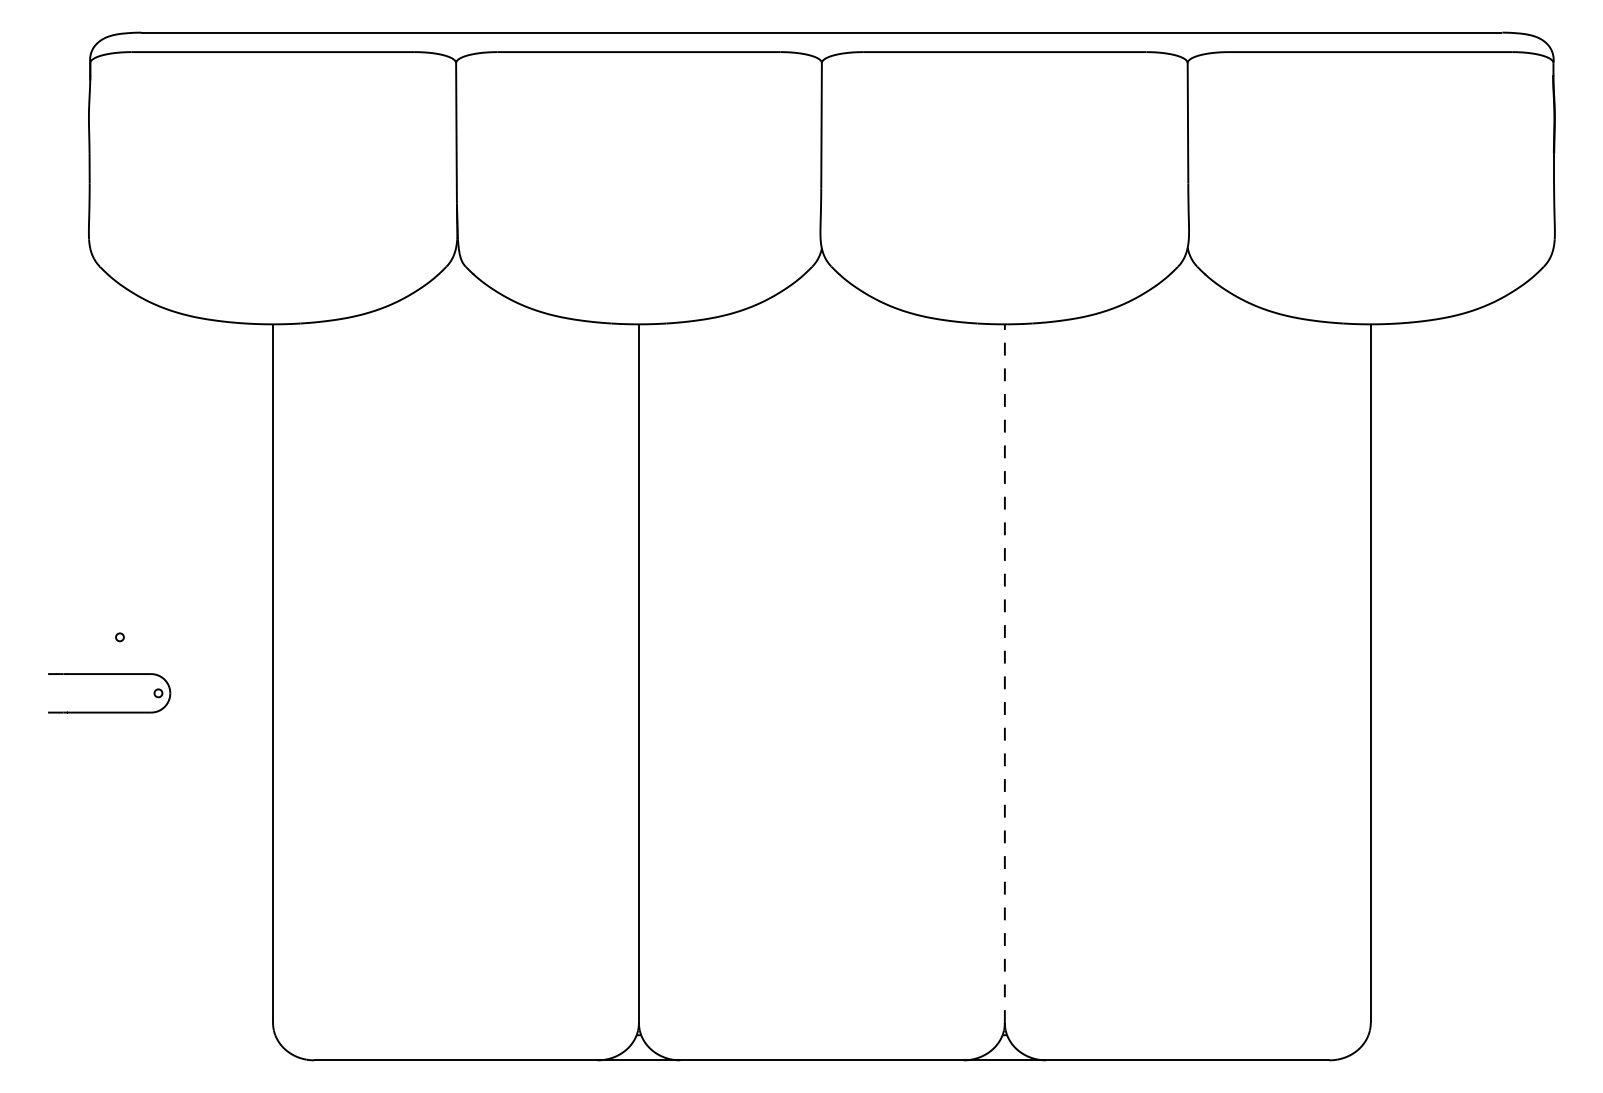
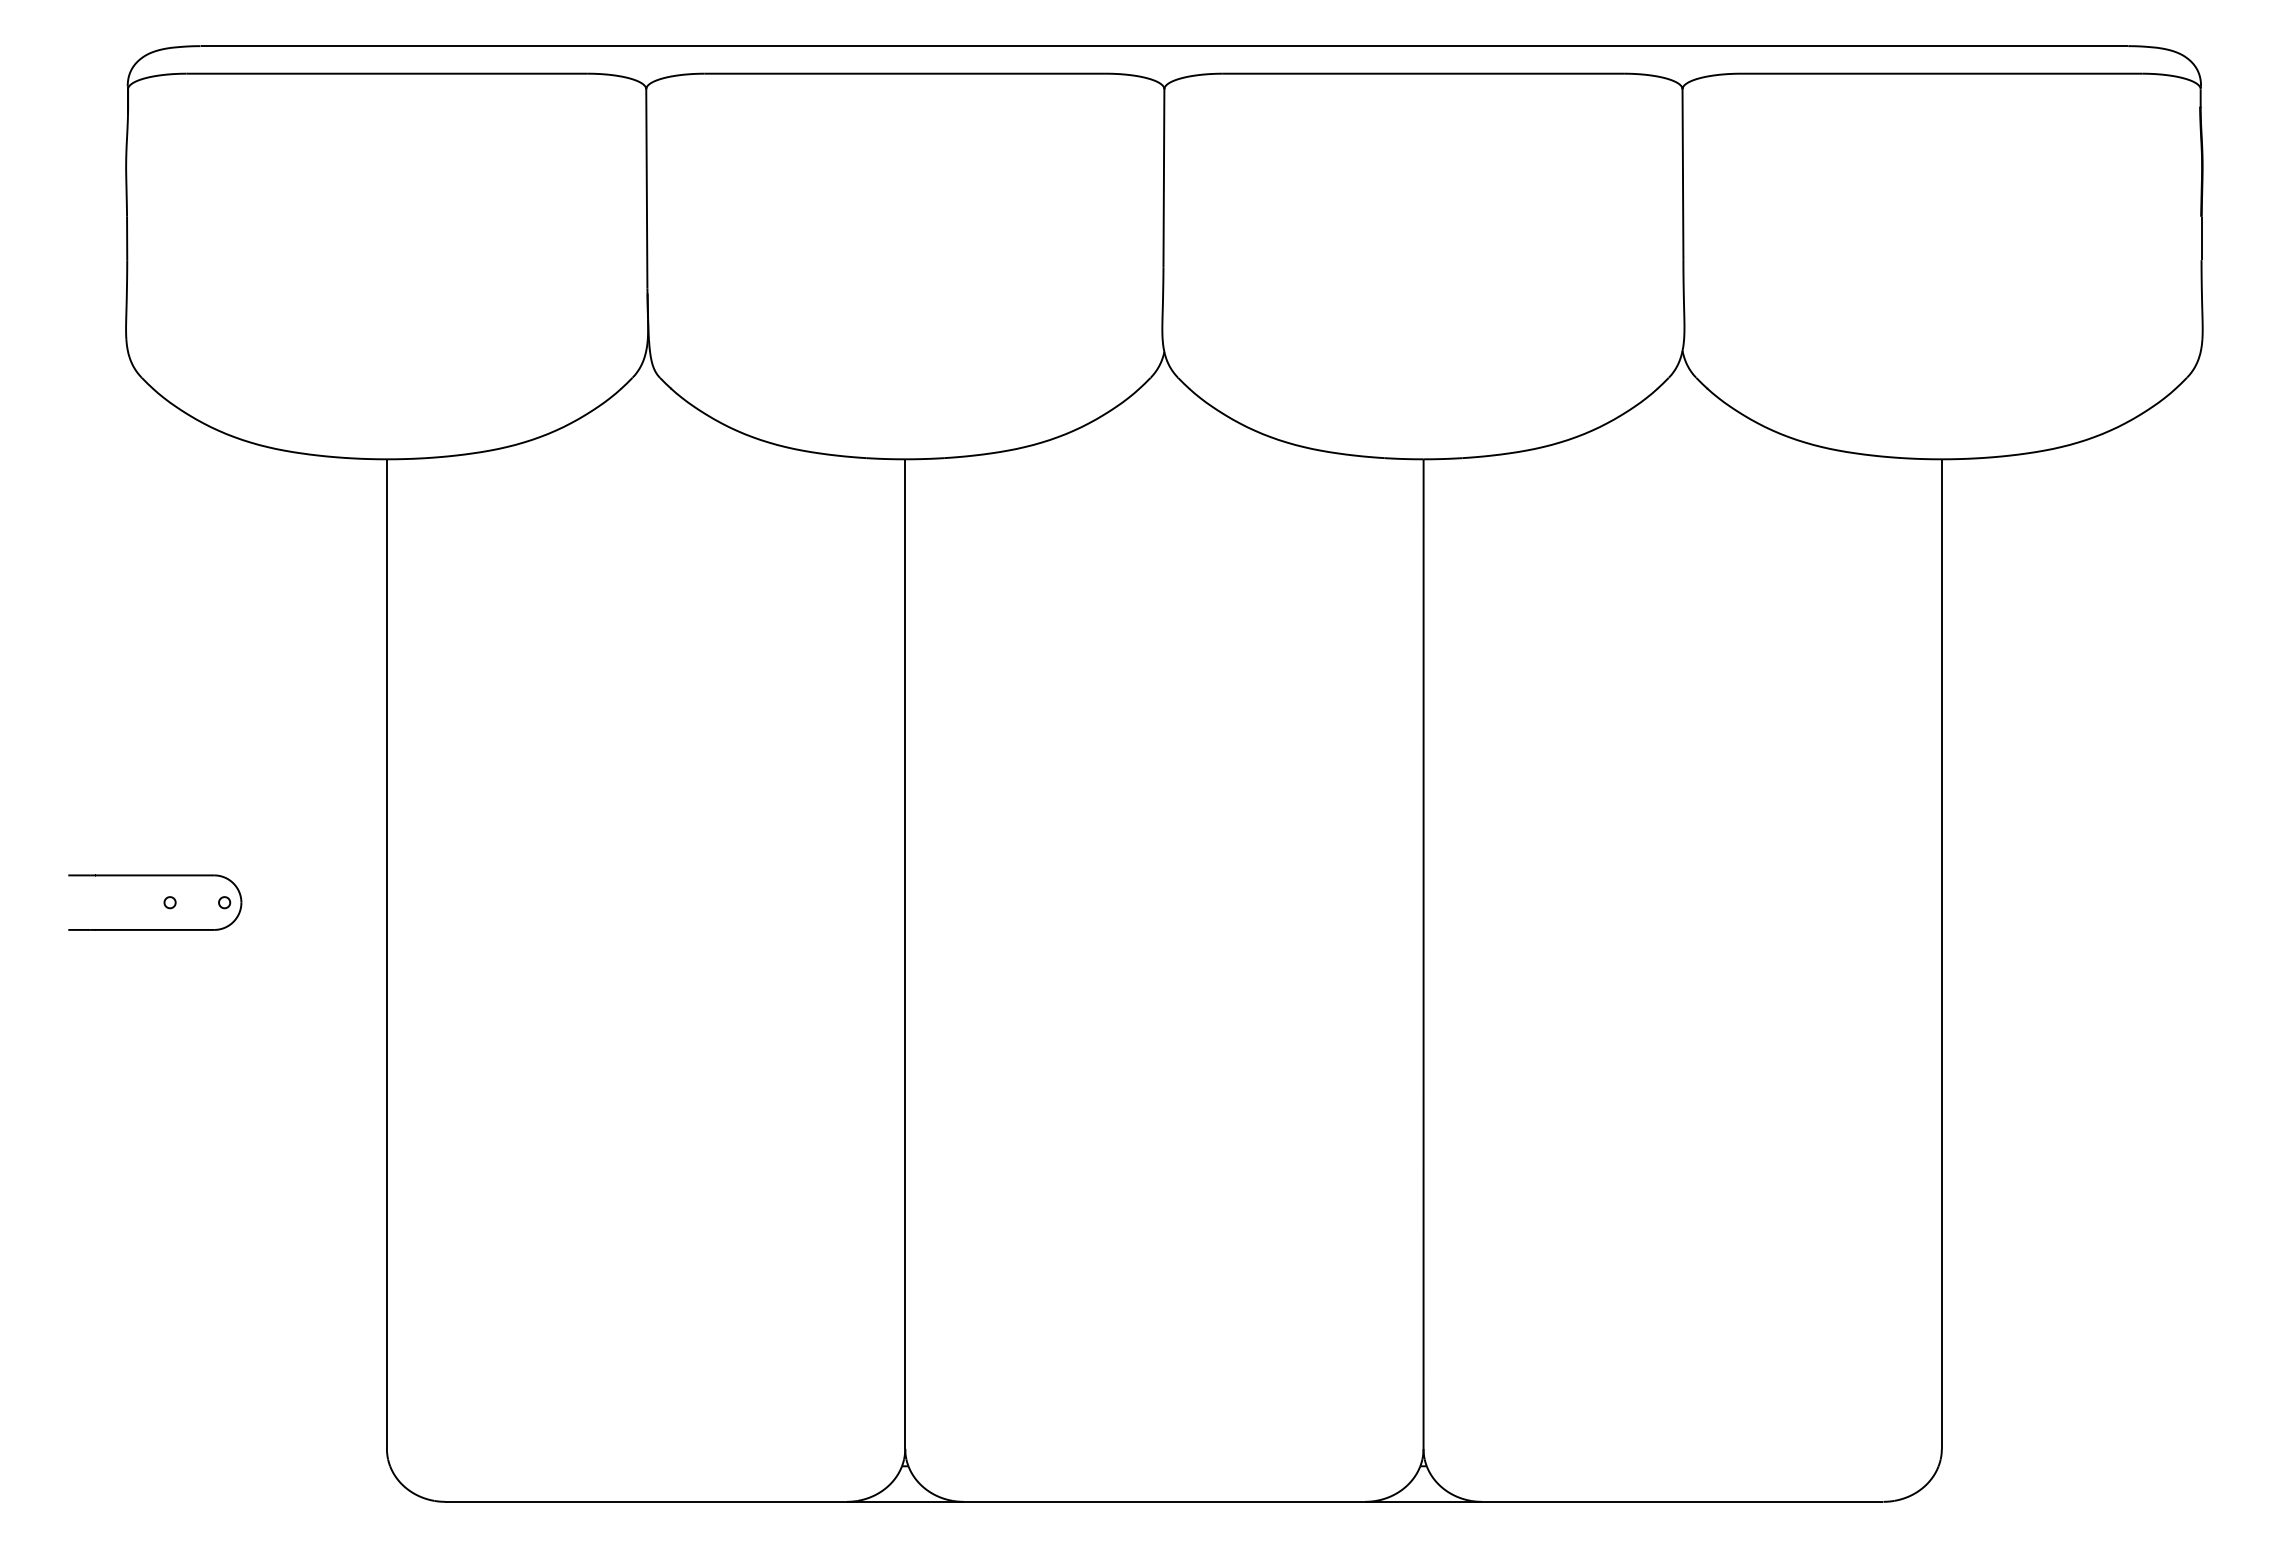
line: (1004, 673) -> (1423, 953), dashed -> solid
part: (109, 711) -> (155, 928), moved

